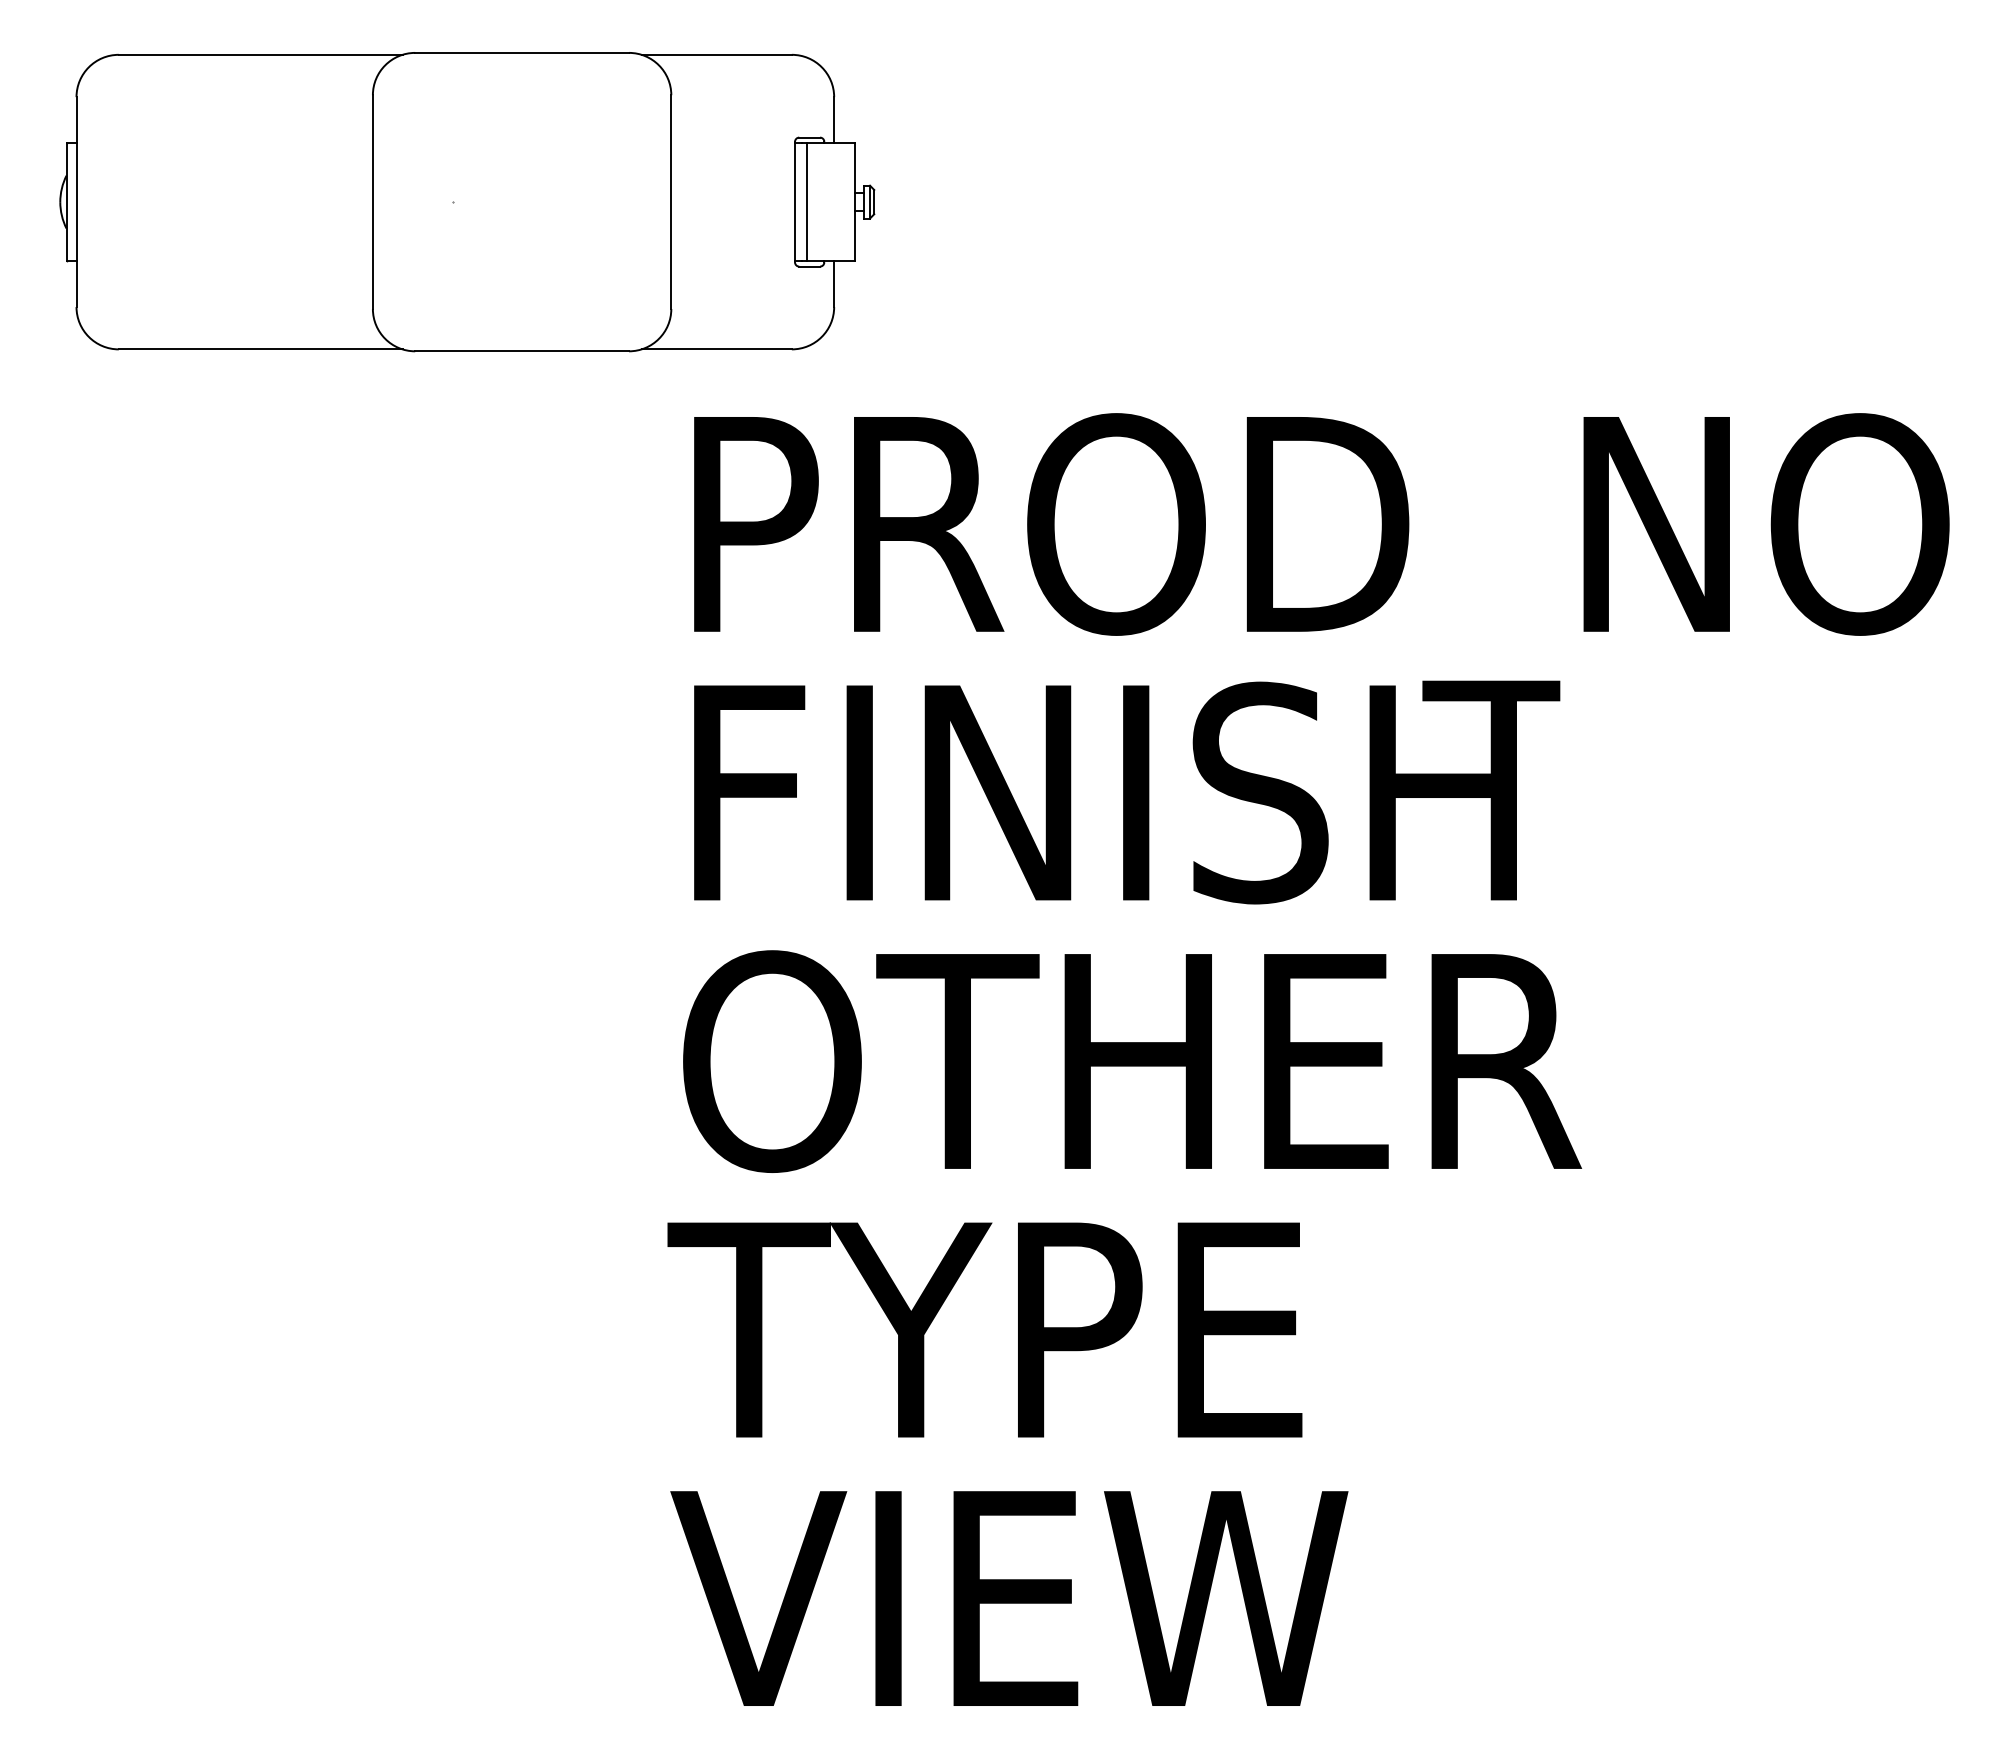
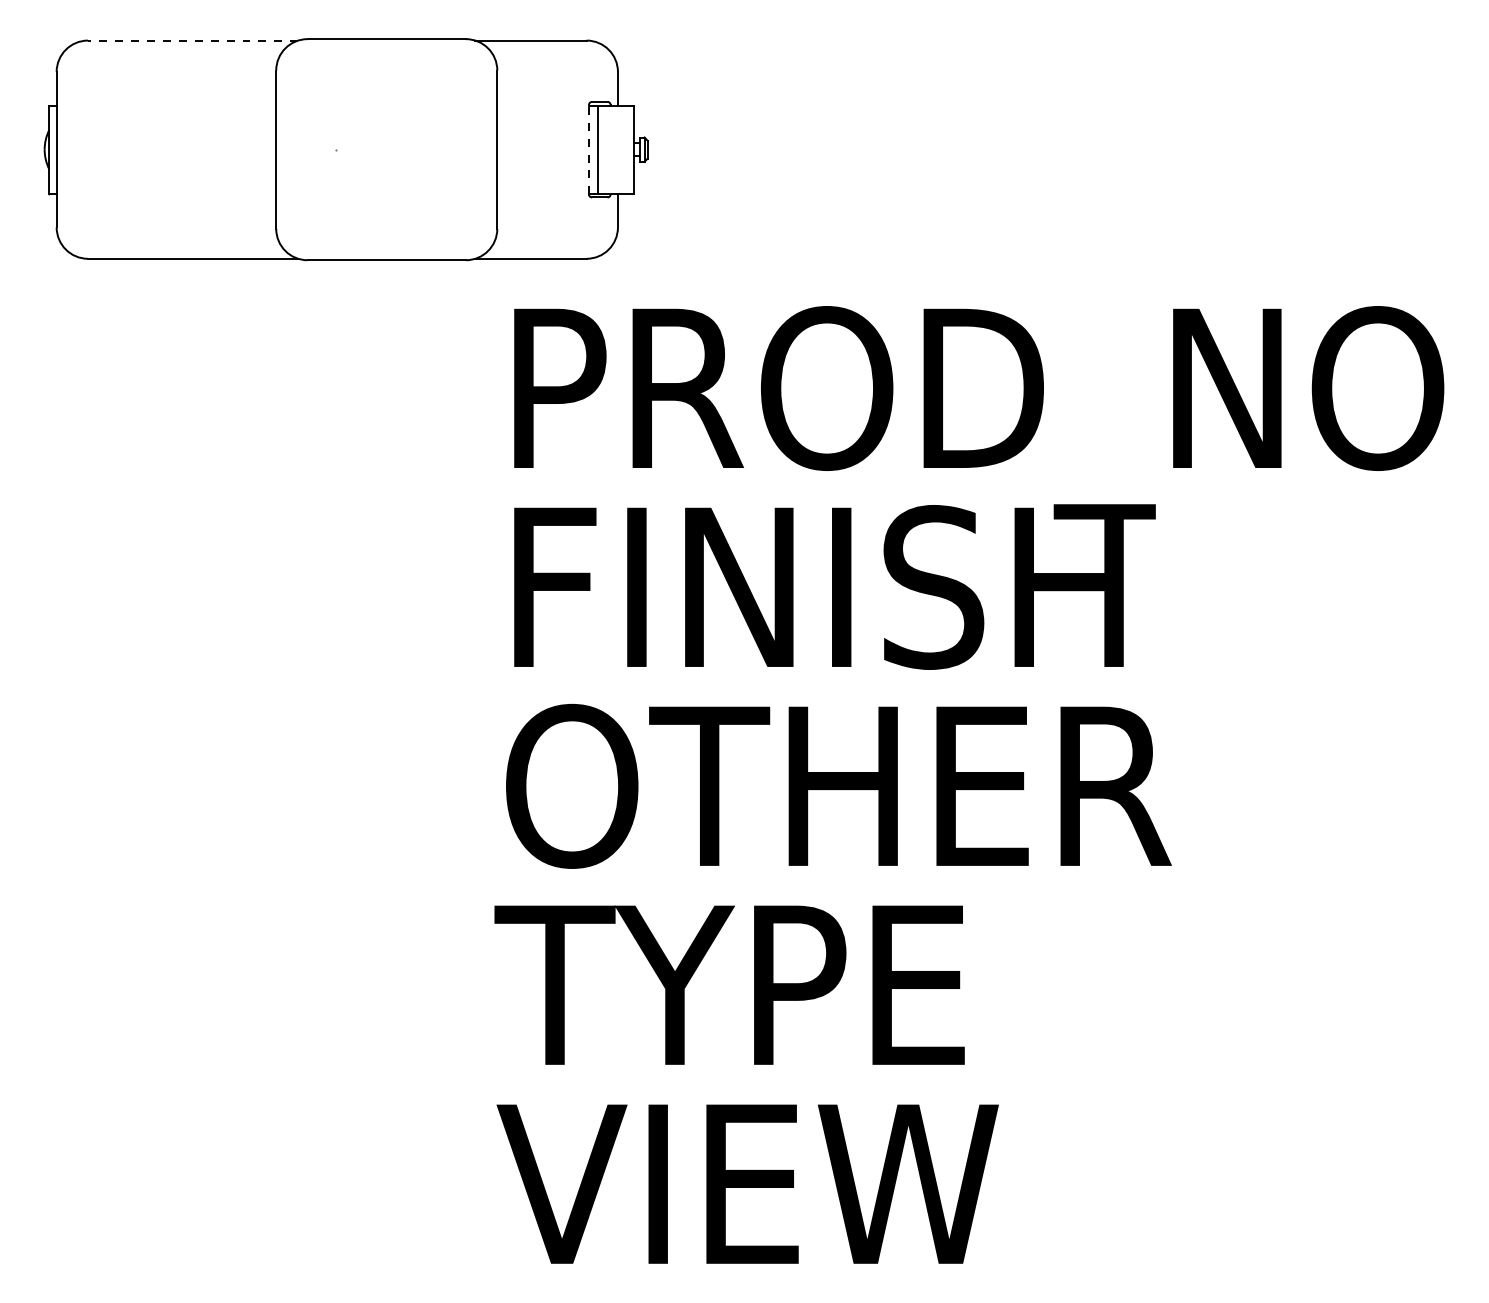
line: (260, 54) -> (192, 40), solid -> dashed
line: (794, 201) -> (588, 149), solid -> dashed

